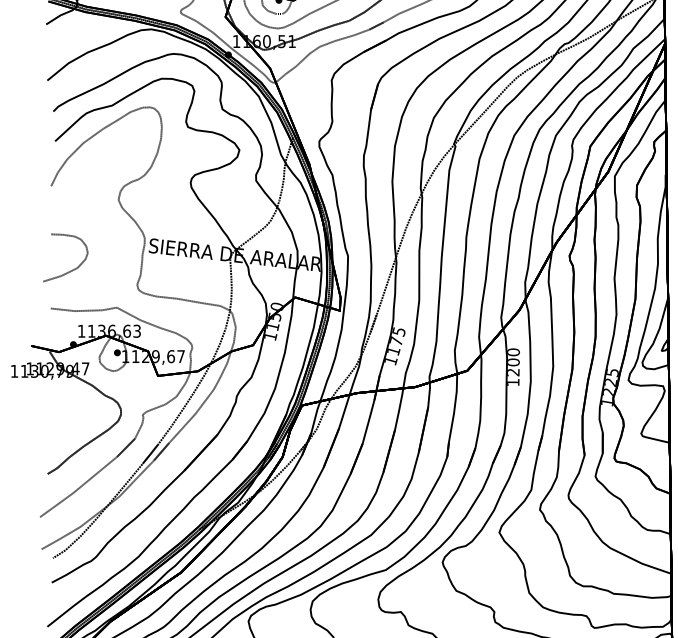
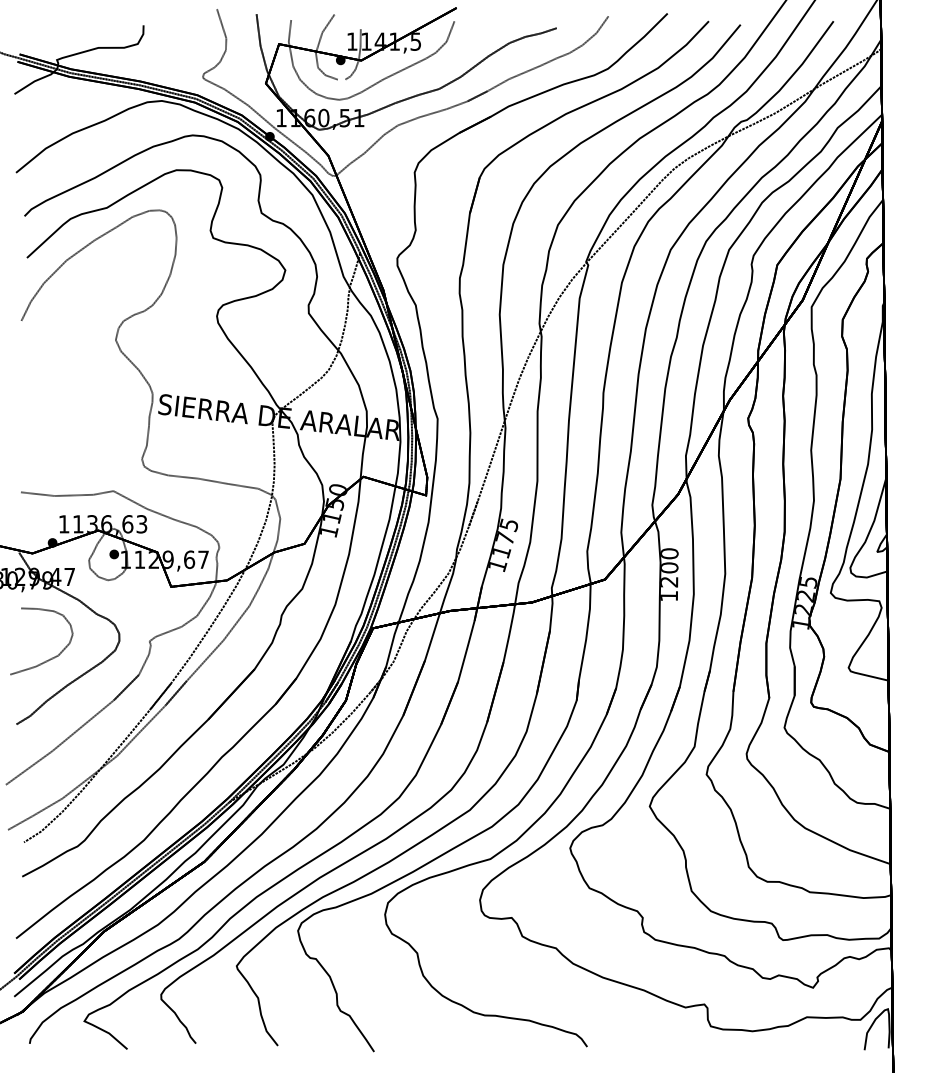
curve: (71, 270) -> (50, 658), moved

